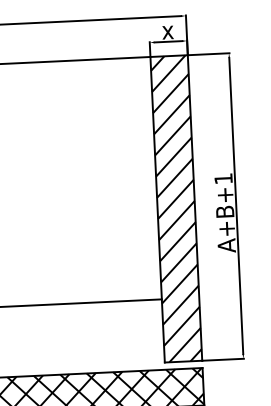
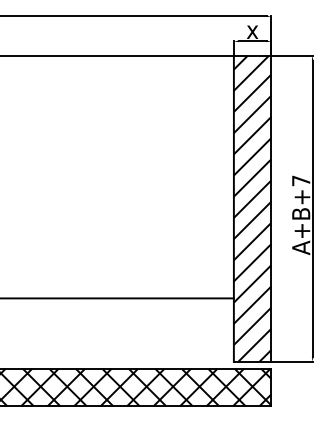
text: (223, 178) -> (301, 180), A+B+1 -> A+B+7

